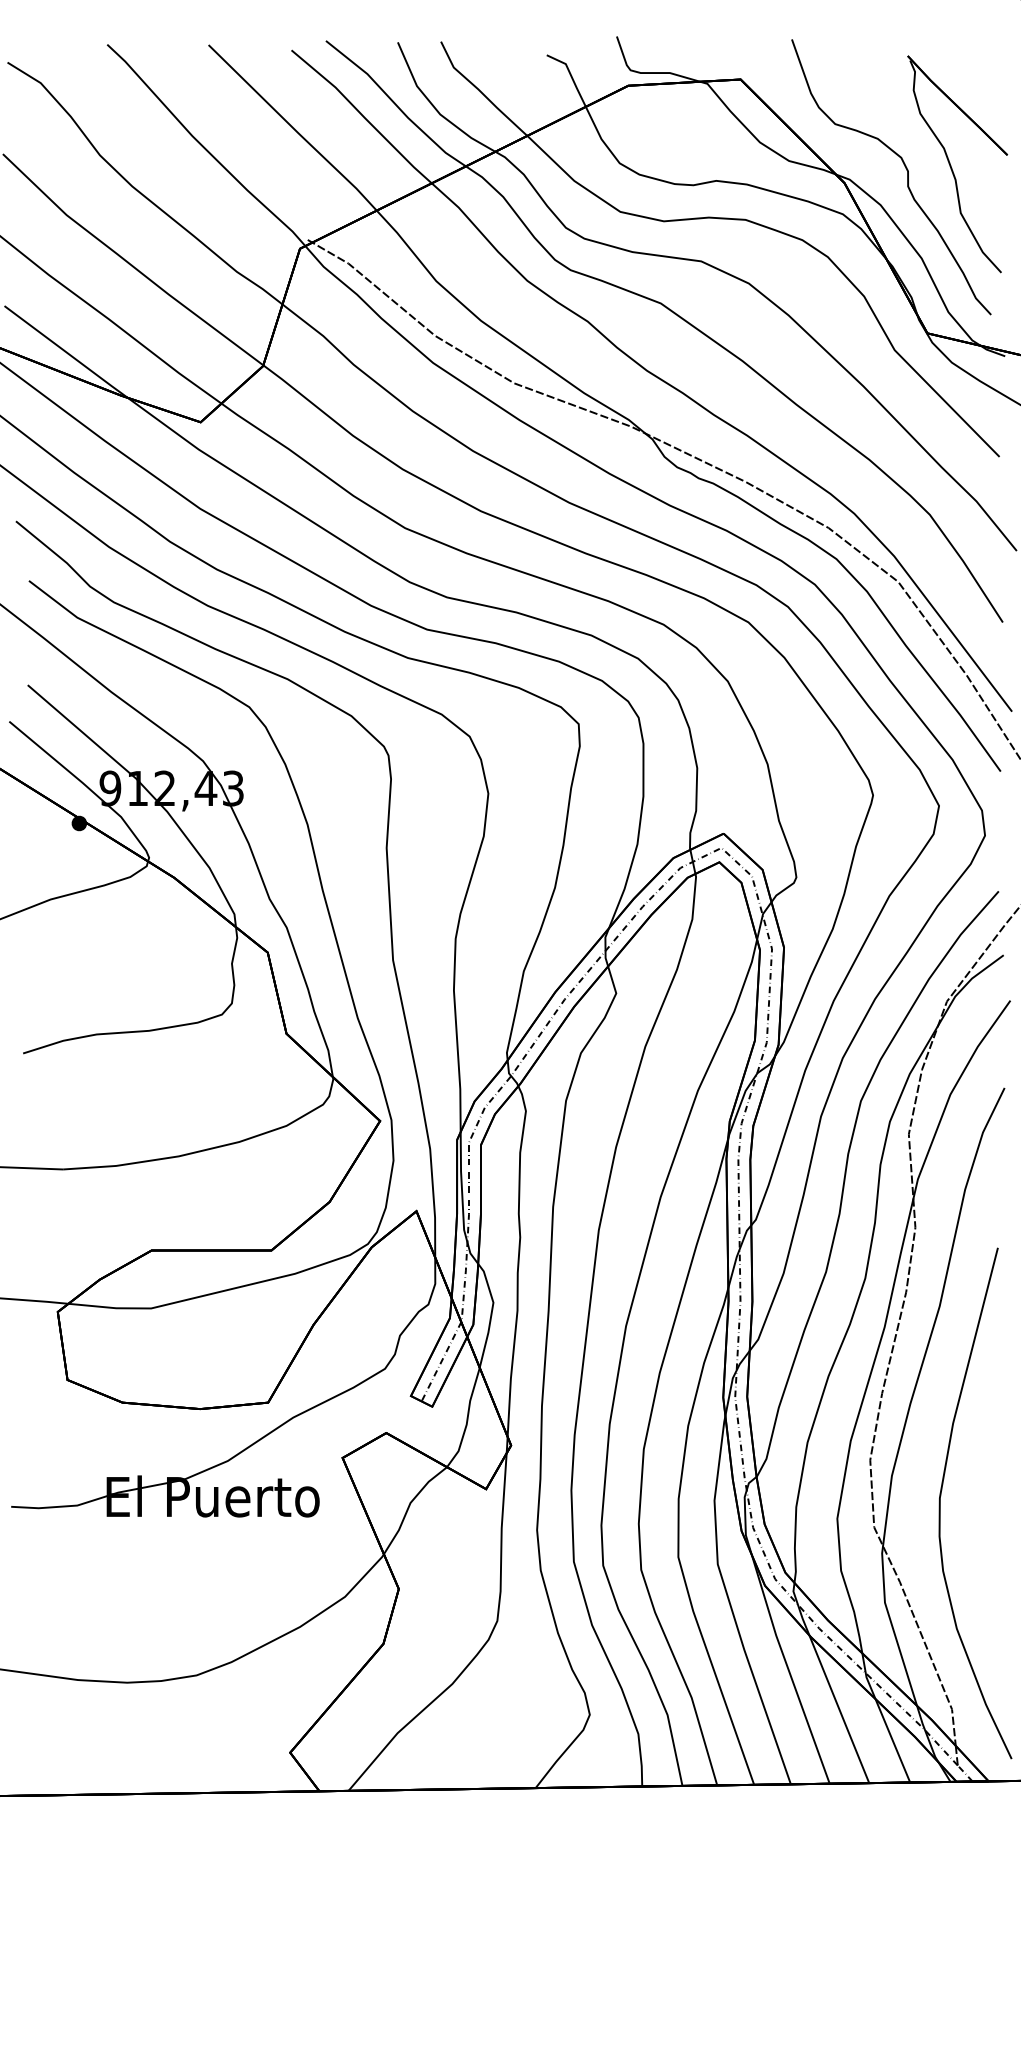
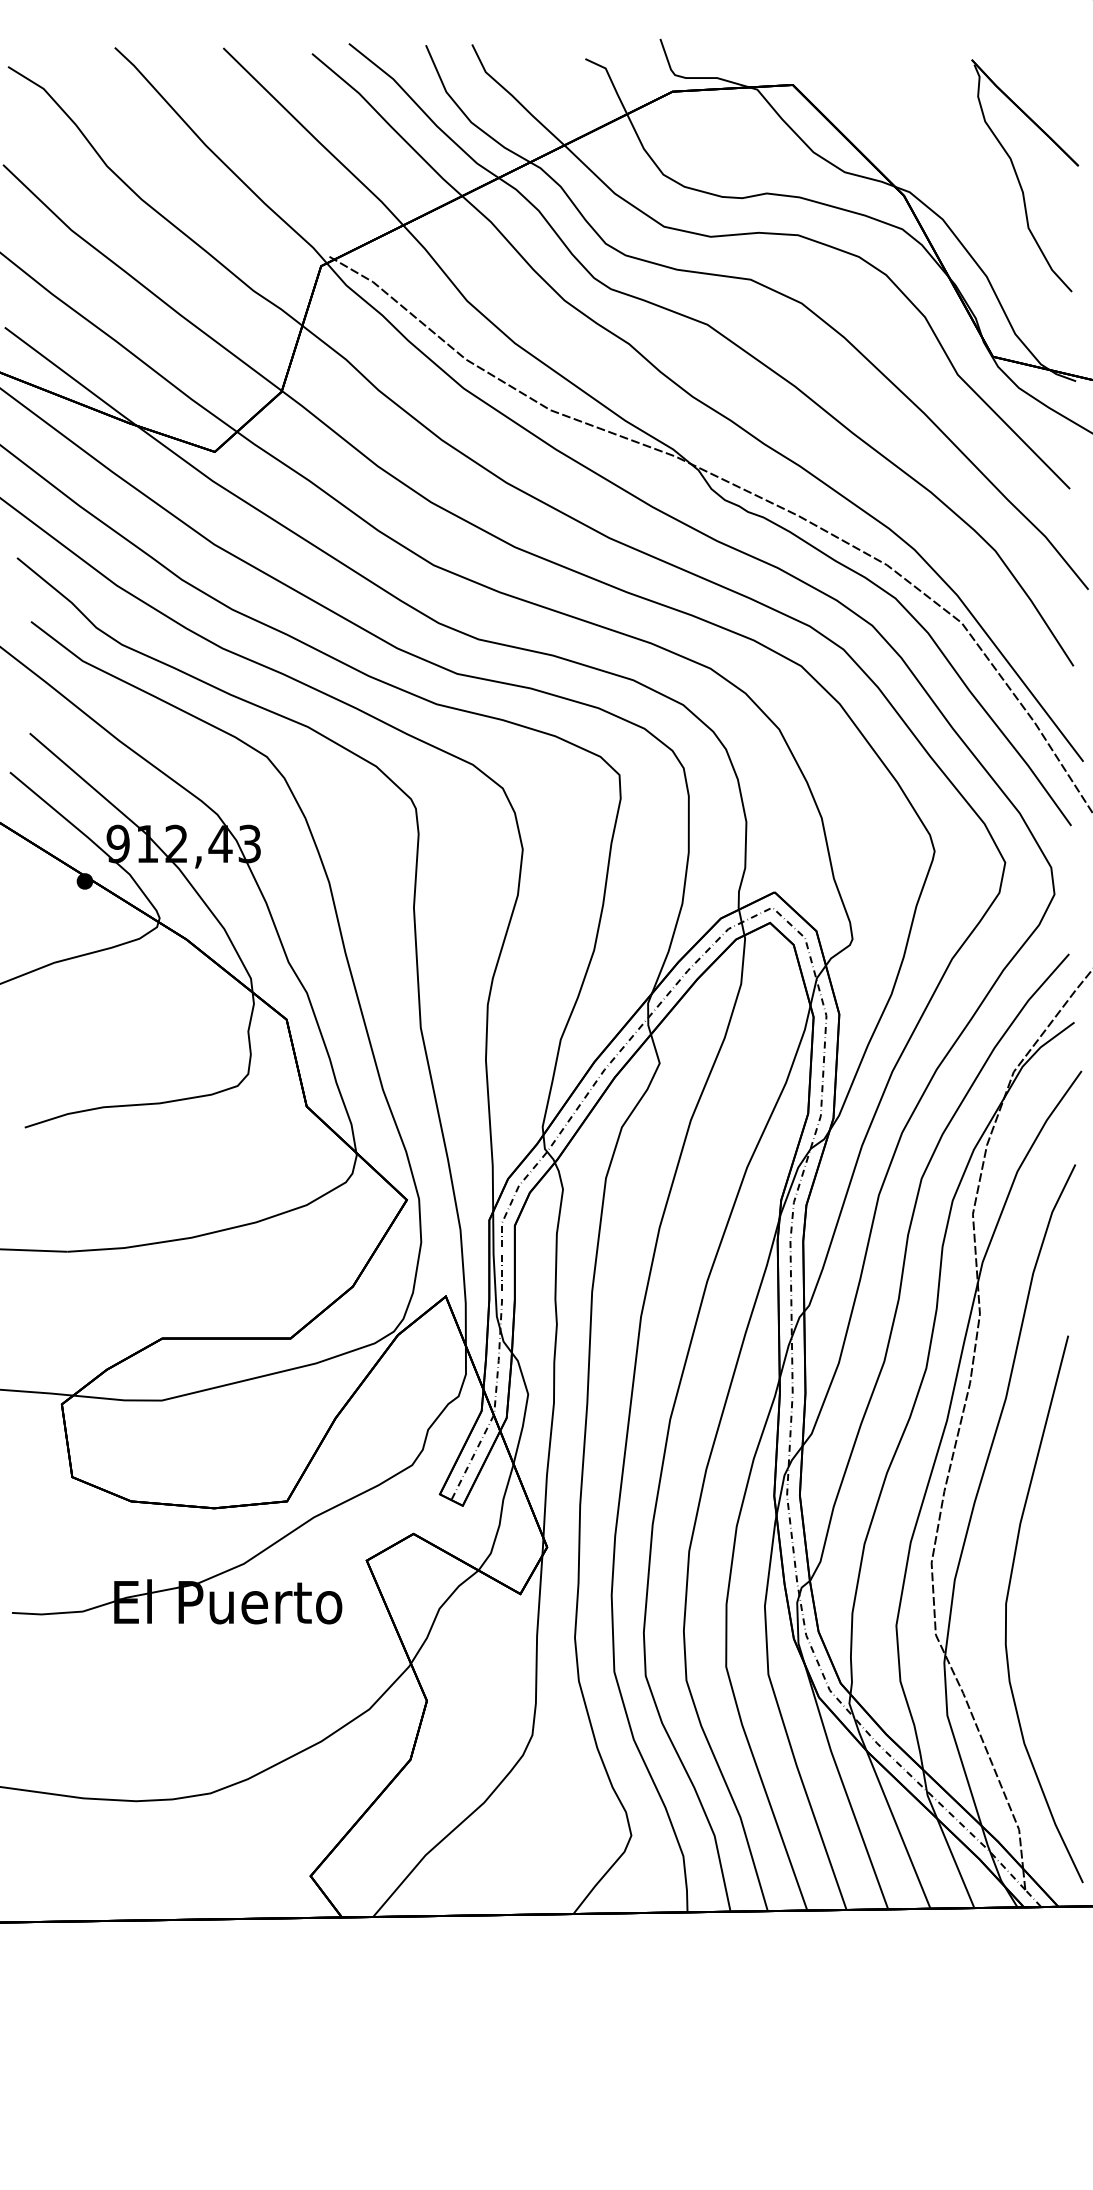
curve: (907, 177) -> (971, 189), removed

